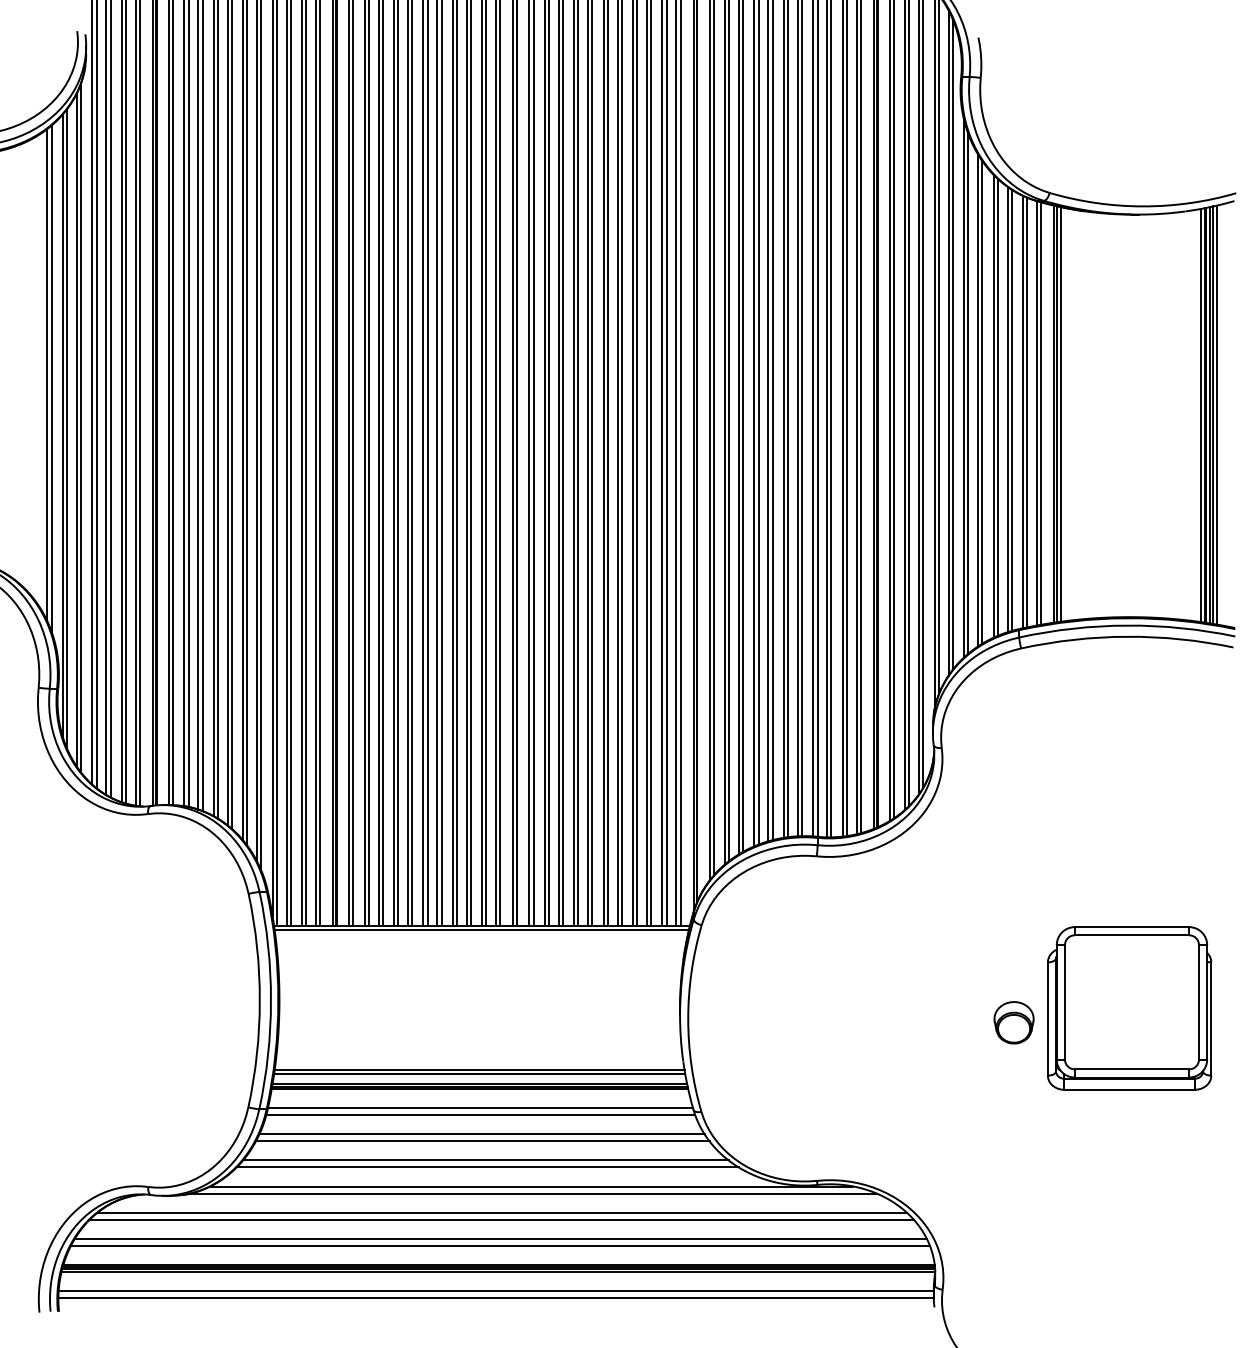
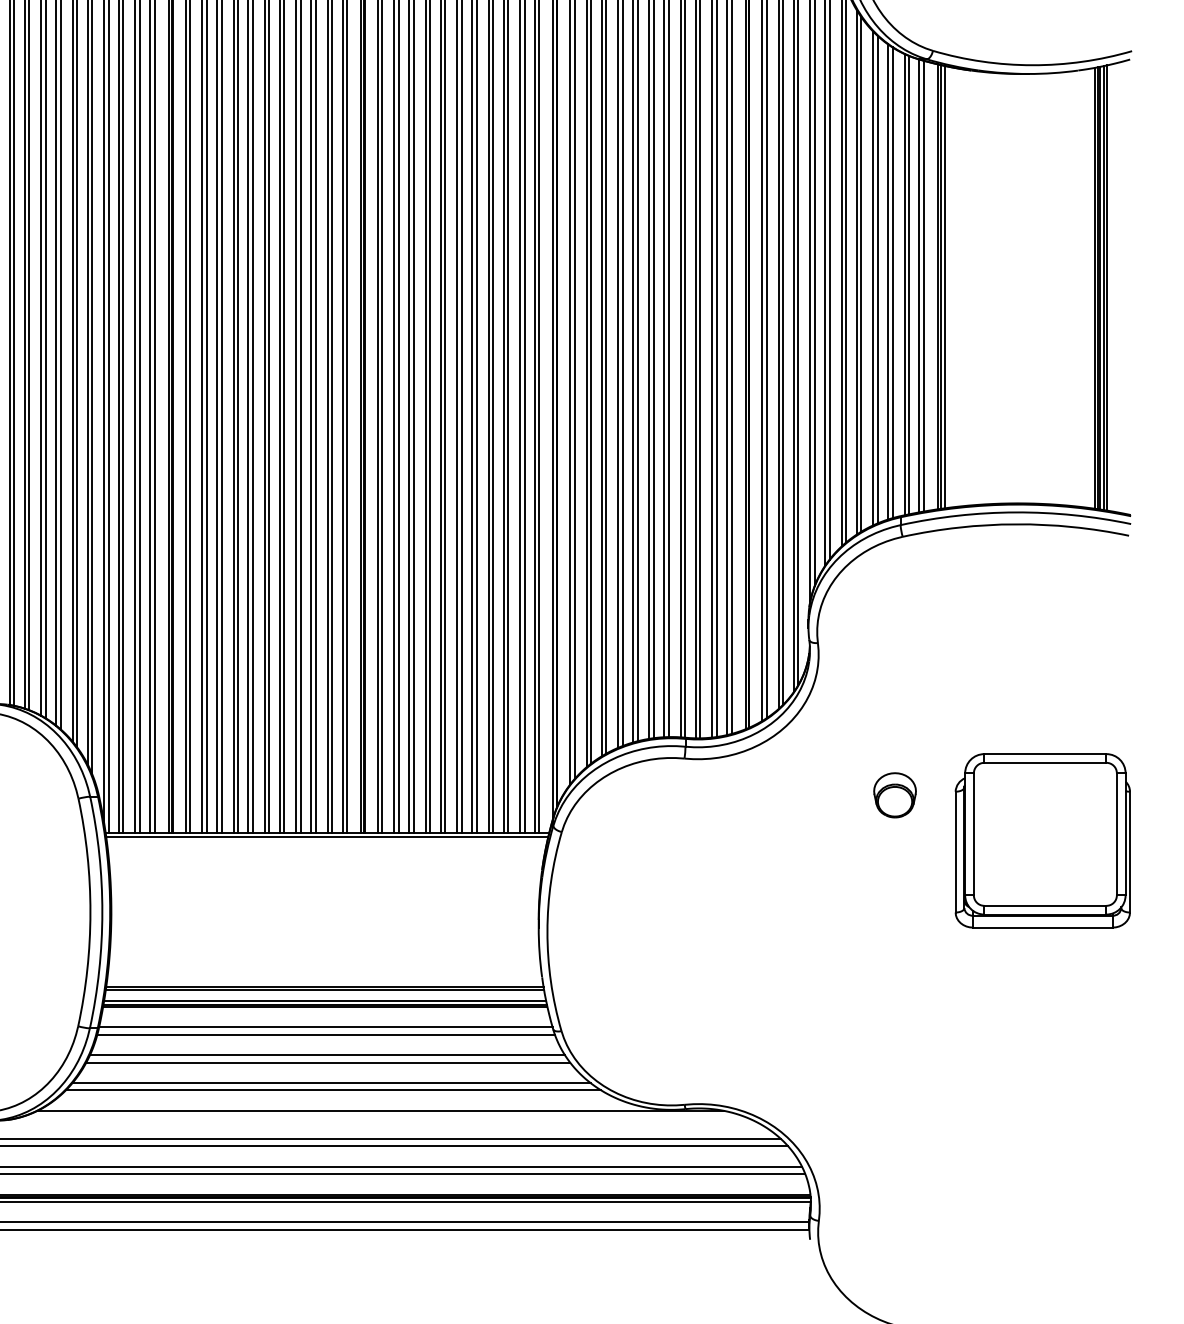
line: (1216, 414) -> (1111, 287), removed
part: (1129, 1008) -> (1042, 840), moved
part: (1013, 1022) -> (894, 795), moved
line: (533, 1193) -> (382, 1118), removed

